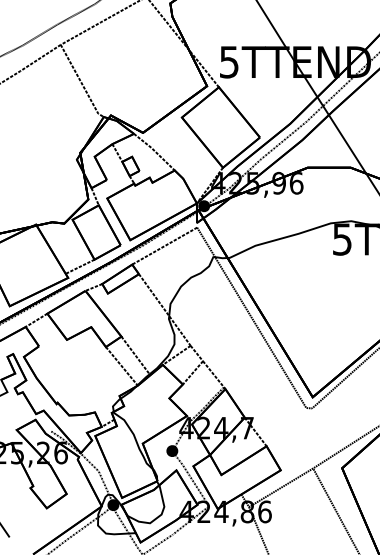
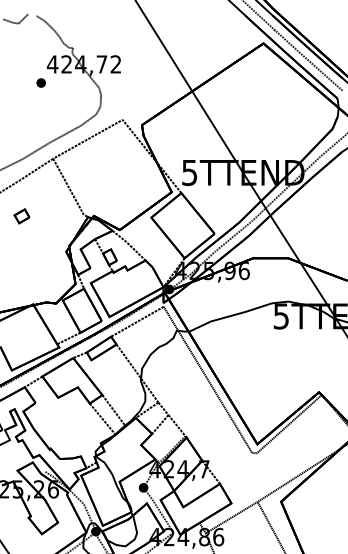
part: (21, 116) -> (21, 216), added

